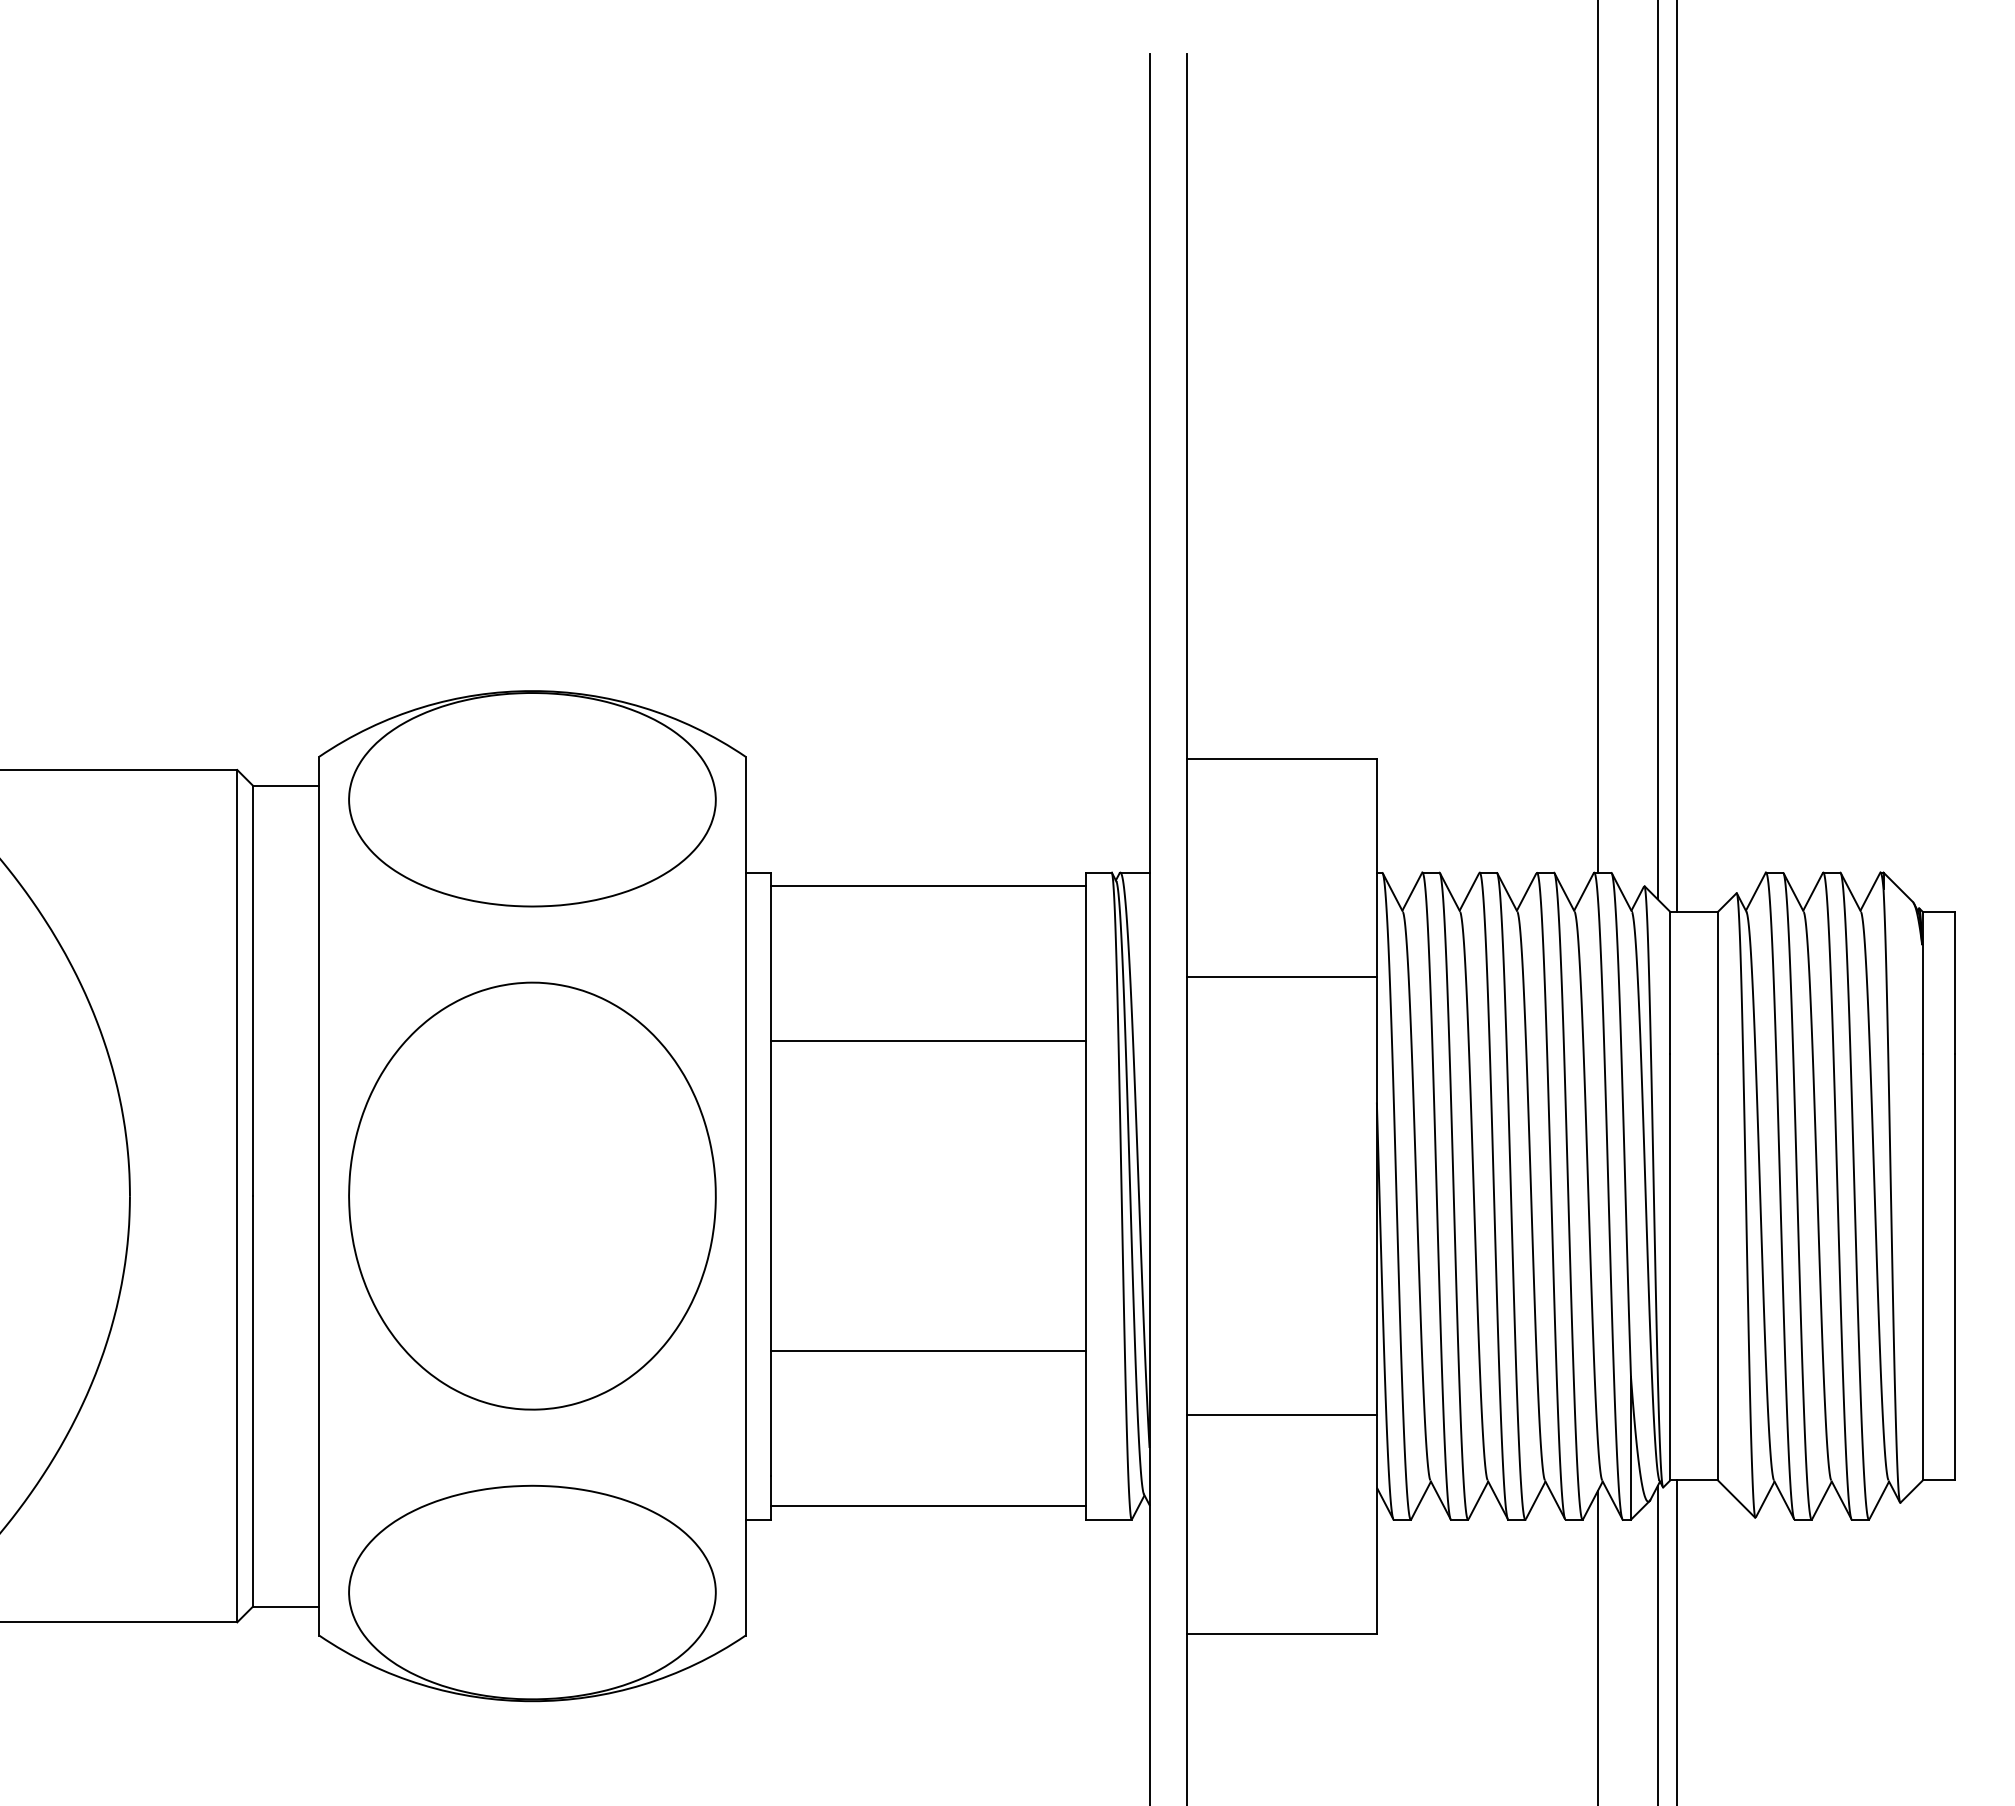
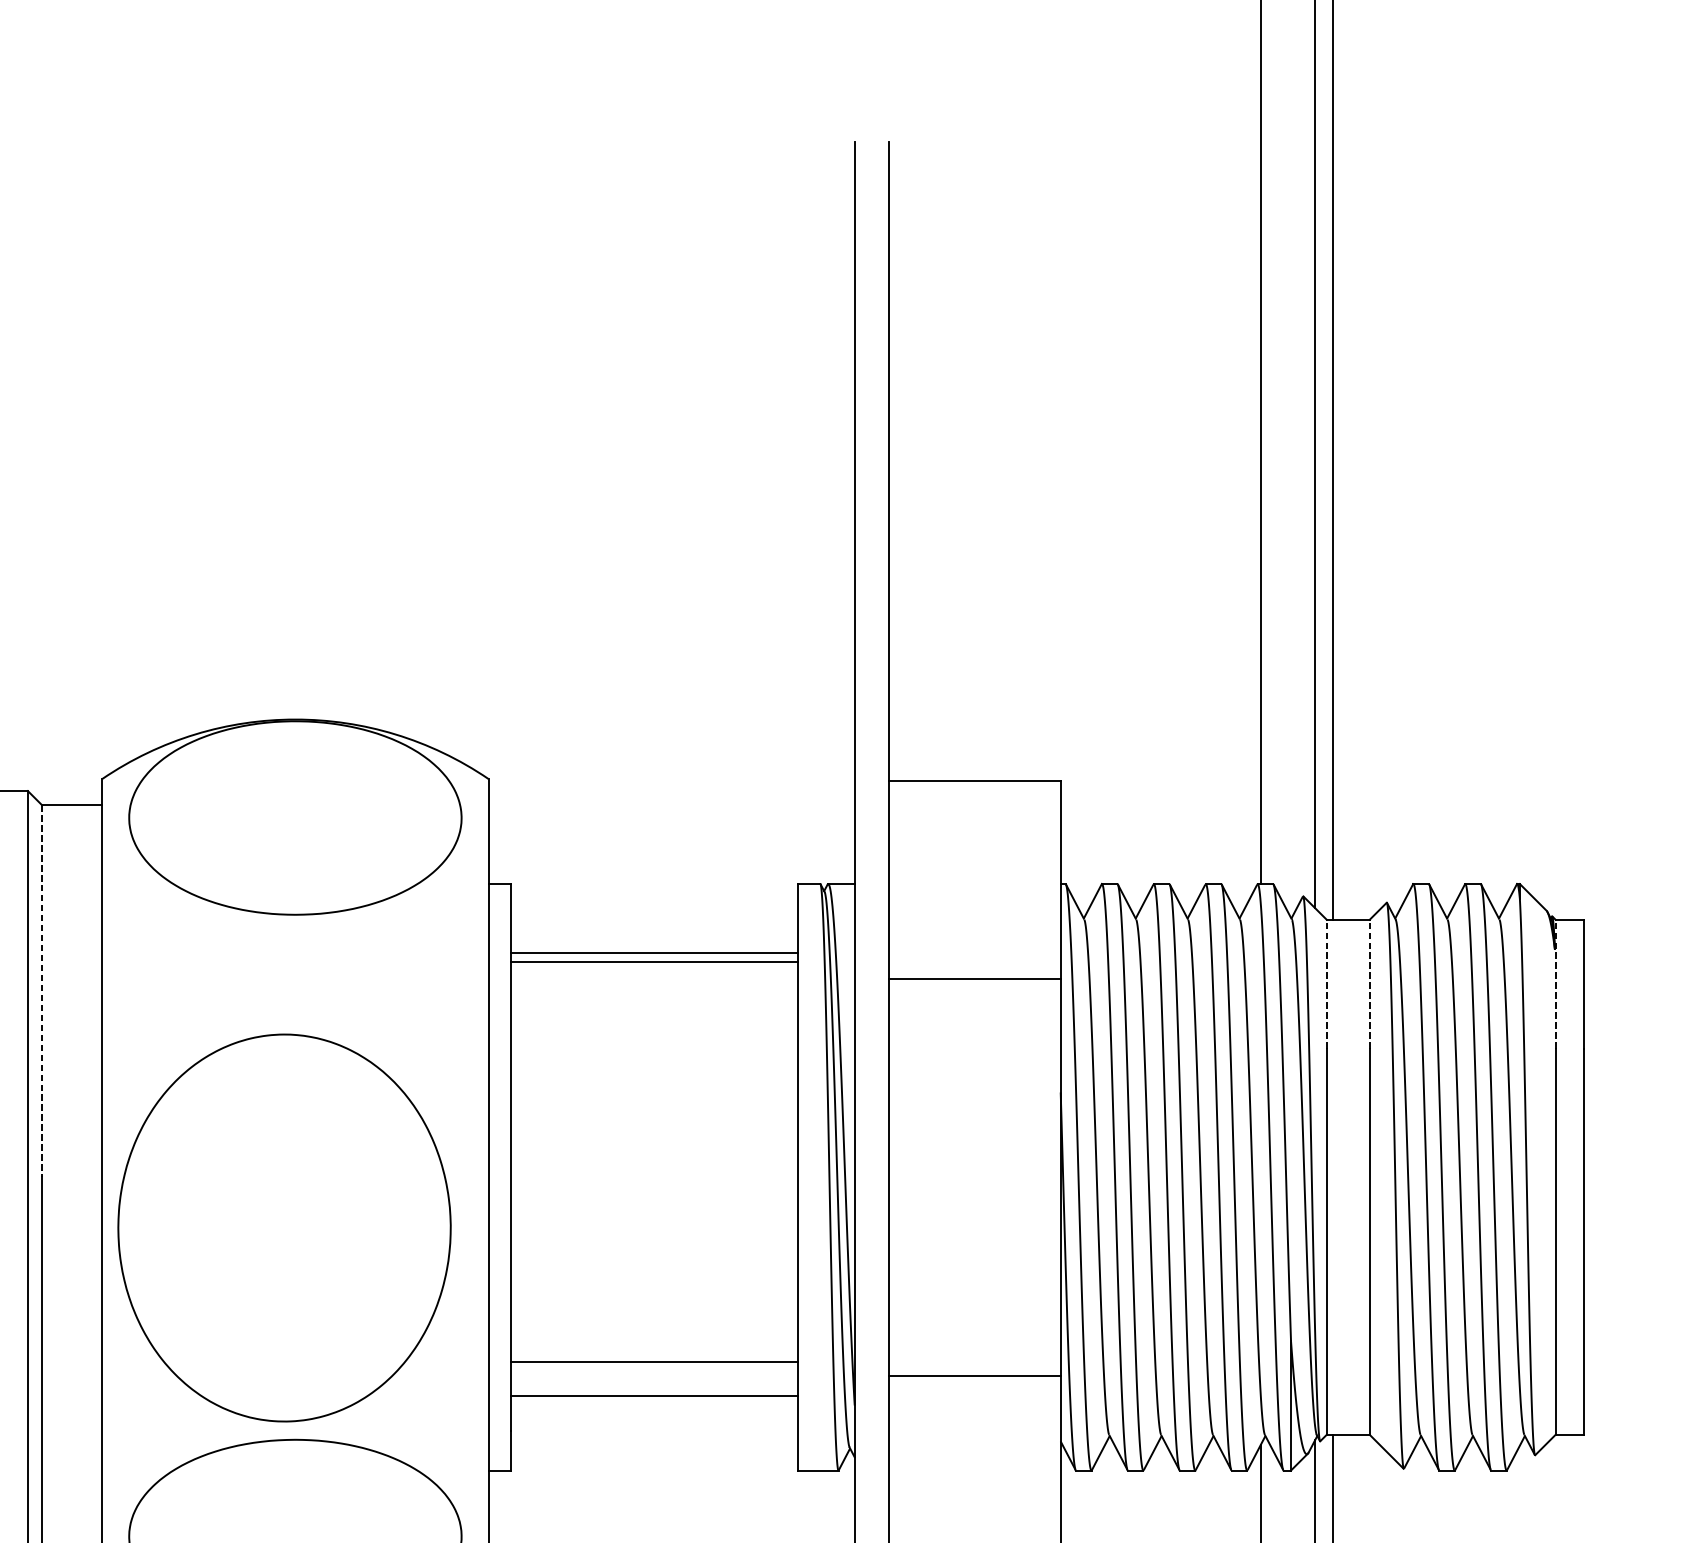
line: (928, 886) -> (654, 952), moved
line: (1670, 982) -> (1326, 983), solid -> dashed
line: (1717, 982) -> (1369, 983), solid -> dashed
line: (1922, 982) -> (1555, 983), solid -> dashed
line: (253, 991) -> (42, 991), solid -> dashed
line: (928, 1041) -> (654, 961), moved
part: (532, 1195) -> (284, 1227), moved
line: (928, 1351) -> (654, 1396), moved
line: (928, 1505) -> (654, 1361), moved

